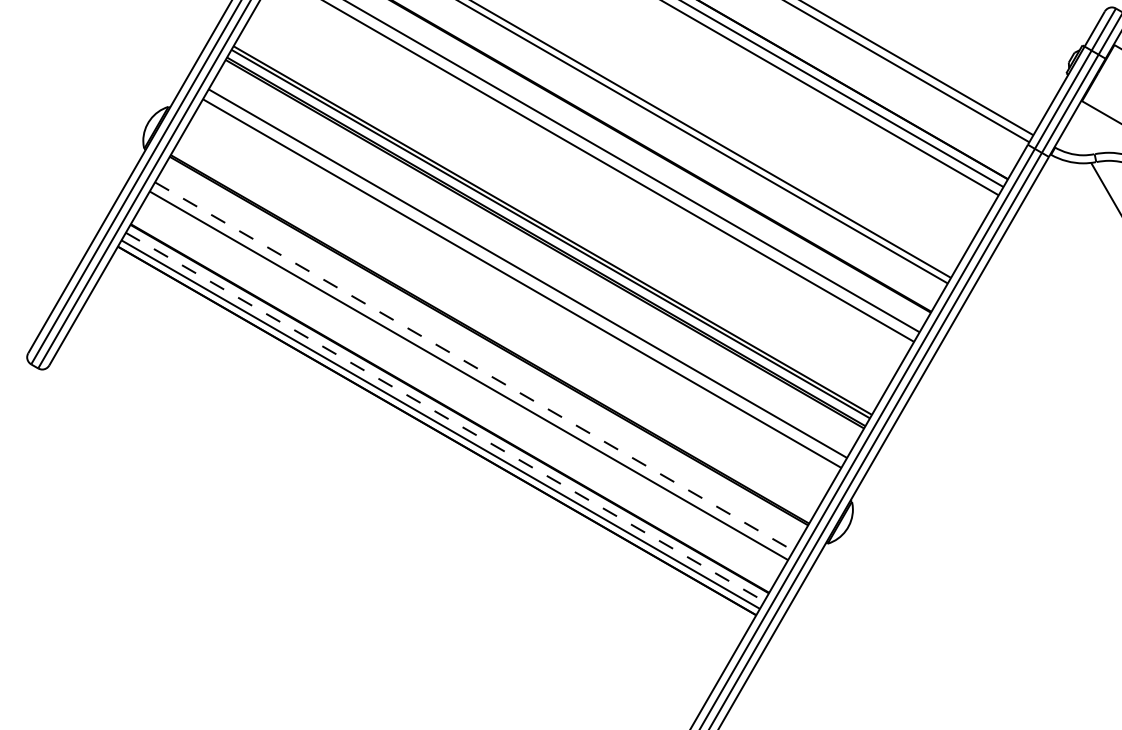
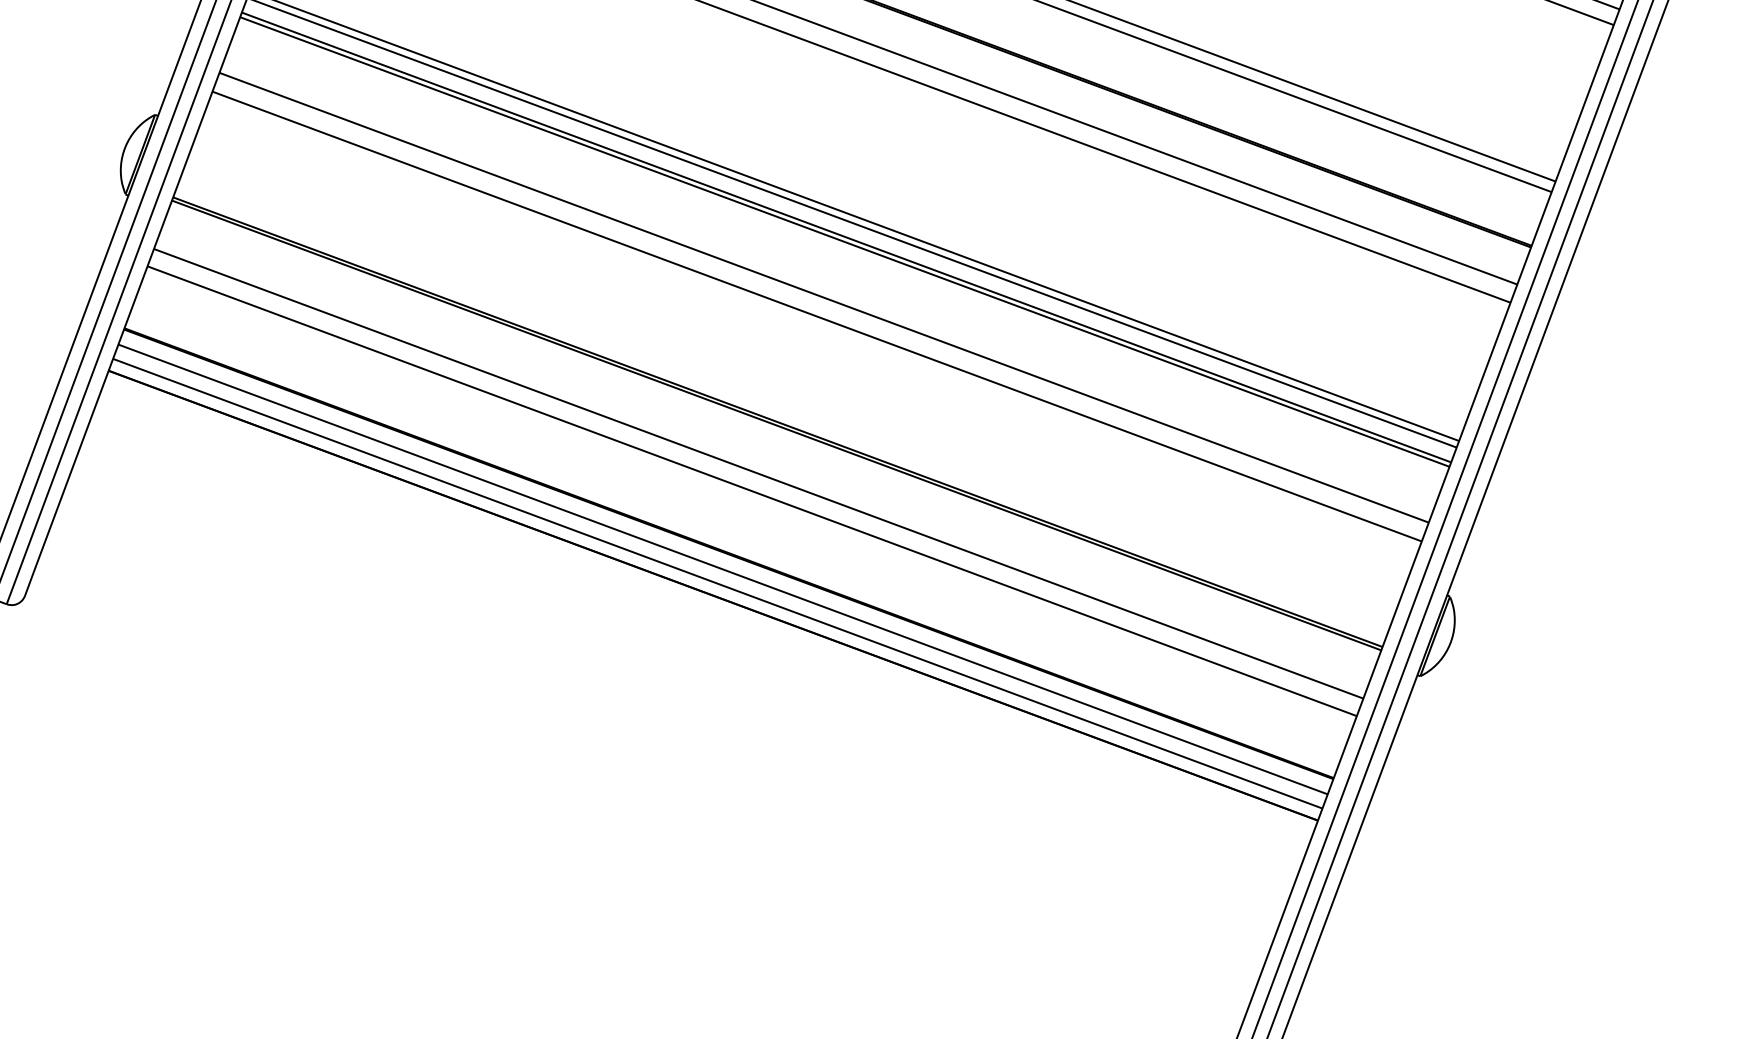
line: (474, 366) -> (759, 473), dashed -> solid
line: (445, 417) -> (723, 570), dashed -> solid

